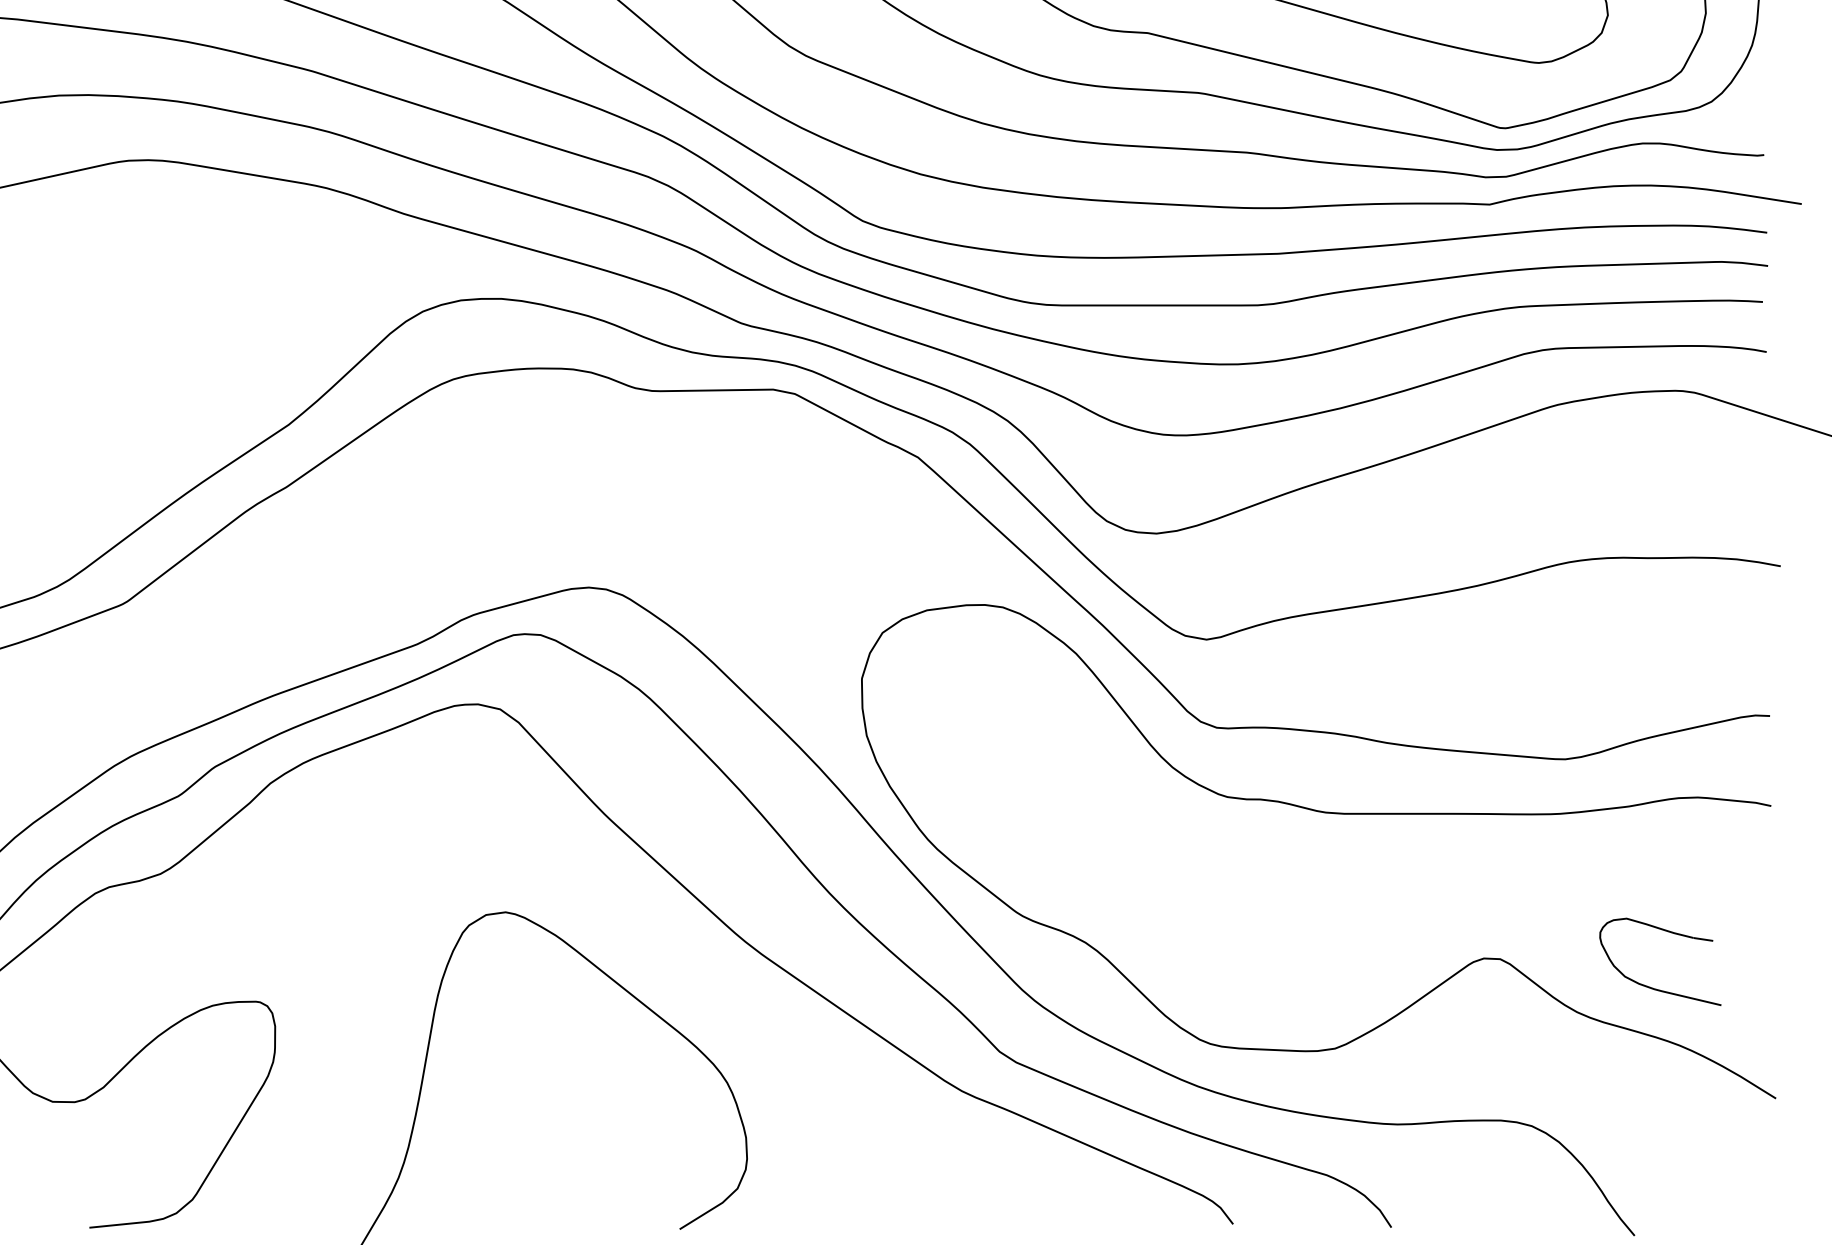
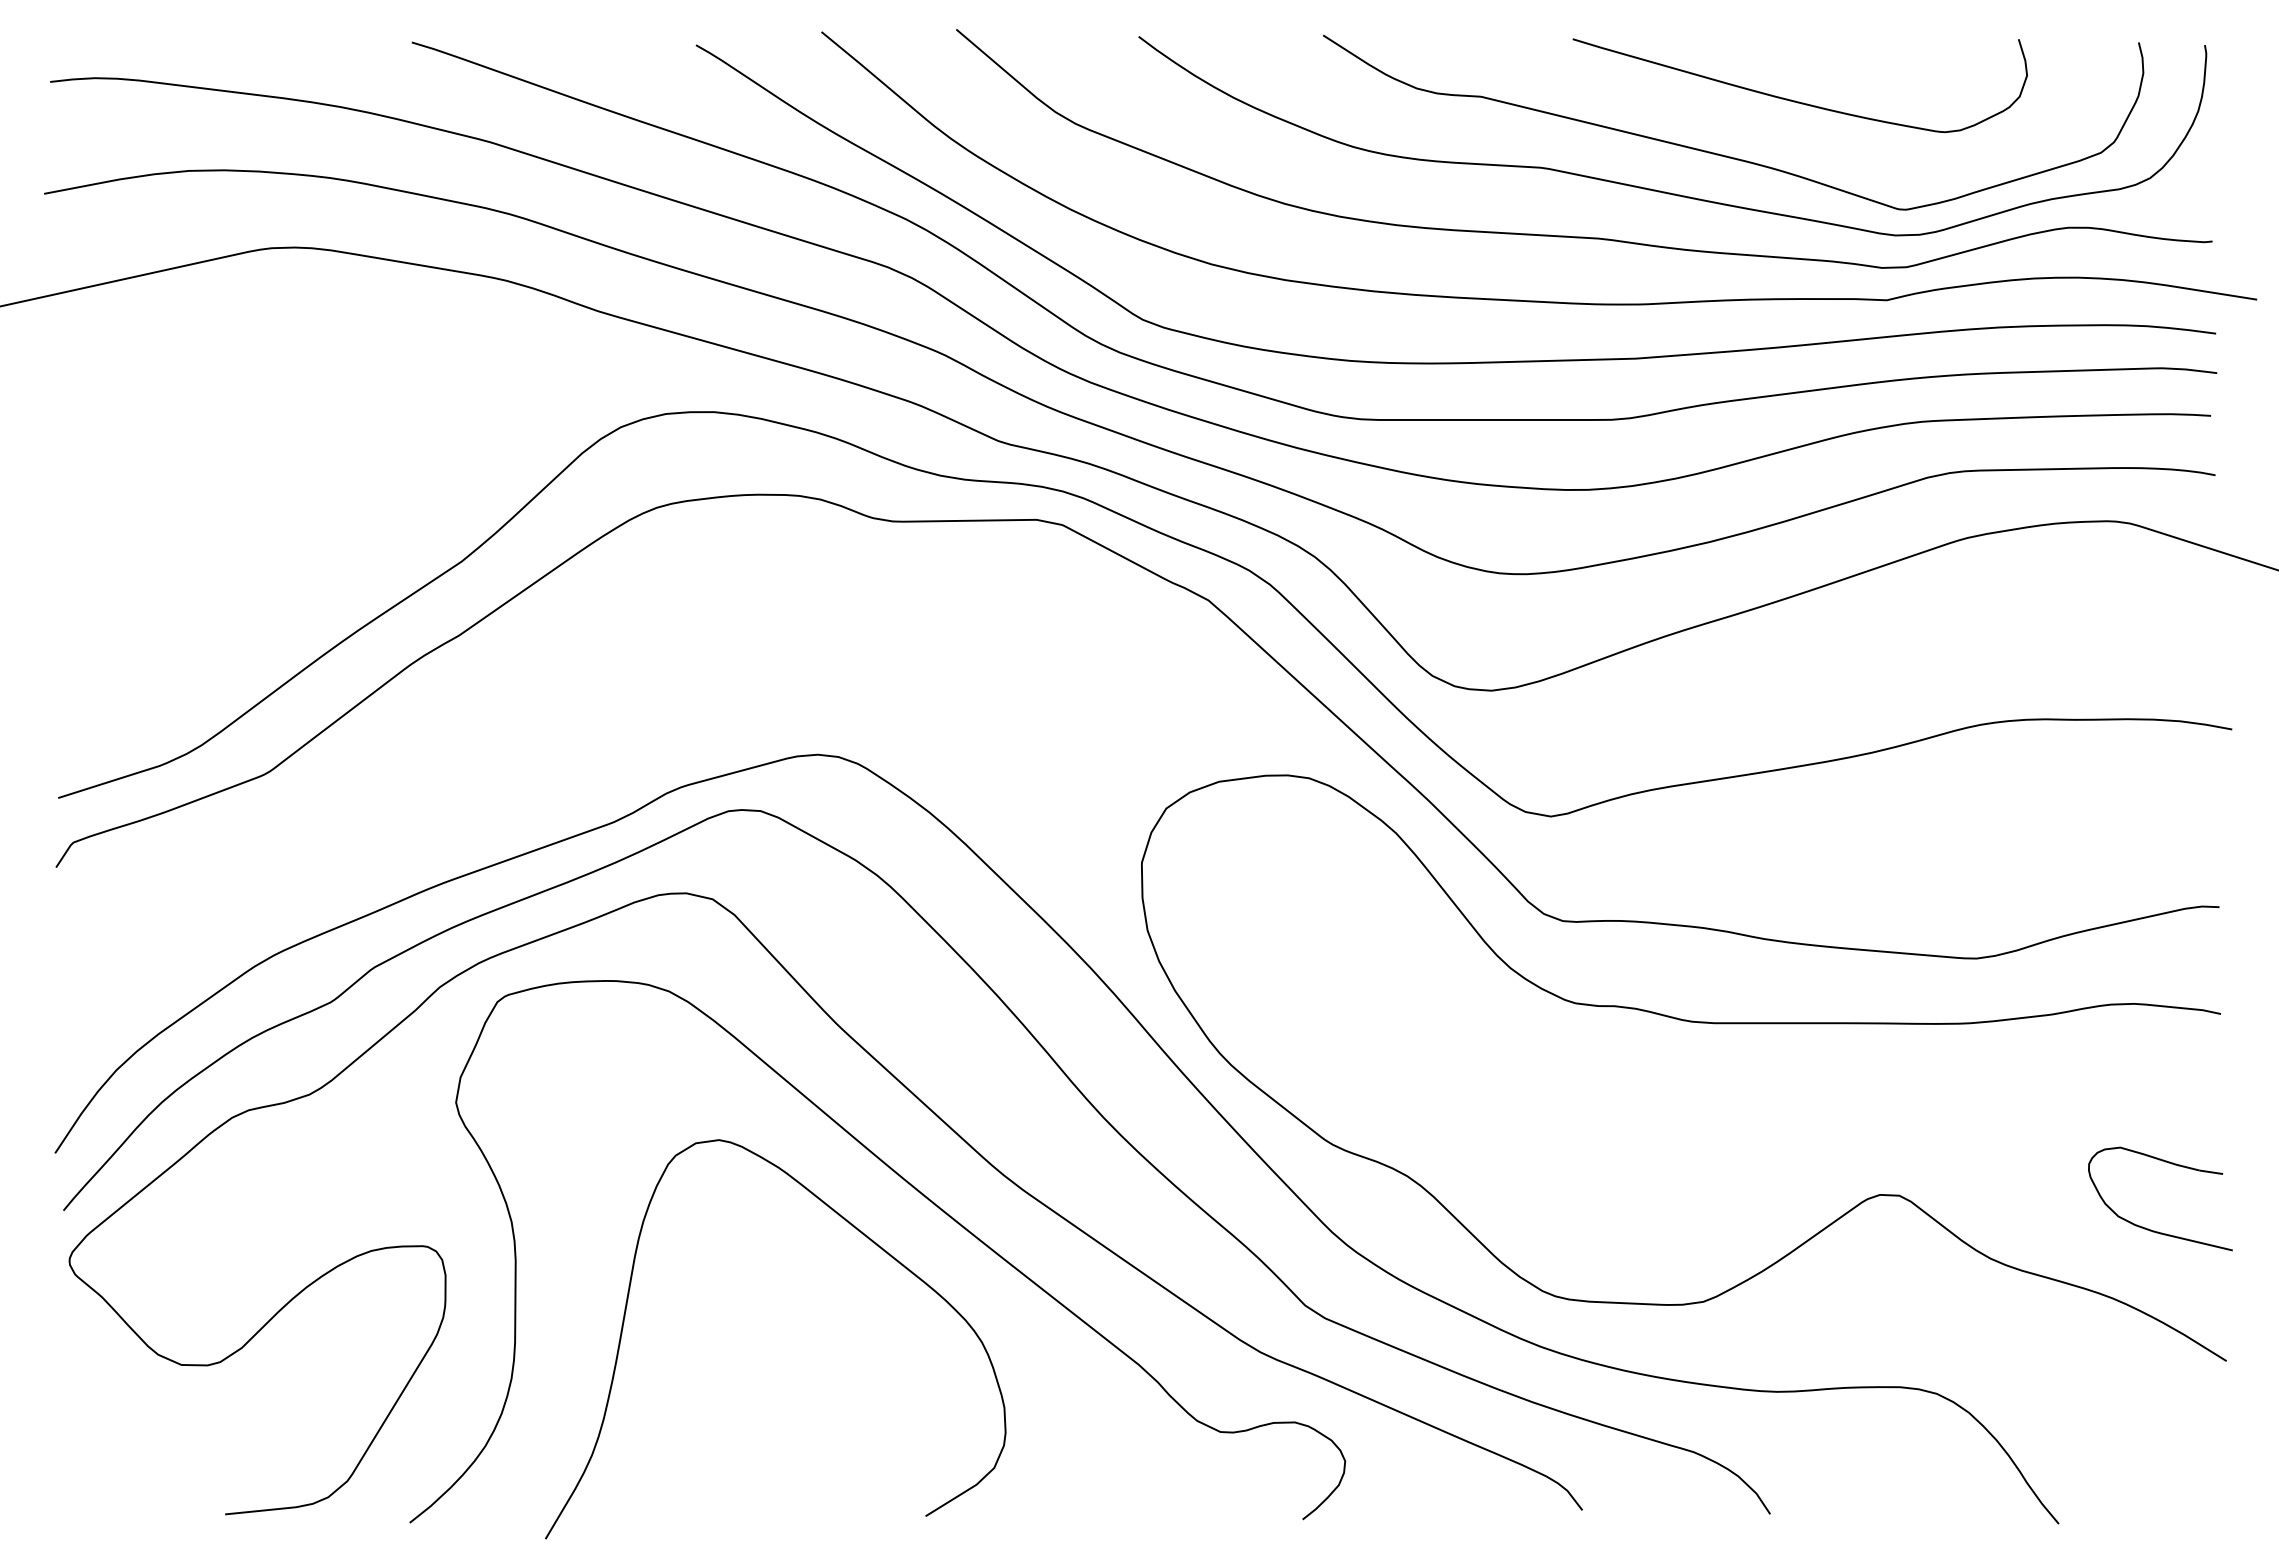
curve: (678, 960) -> (924, 1197), added
part: (1652, 987) -> (2151, 1229), moved

